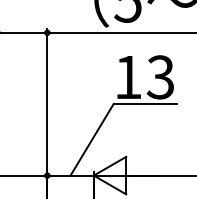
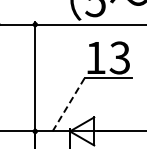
line: (91, 139) -> (68, 104), solid -> dashed

